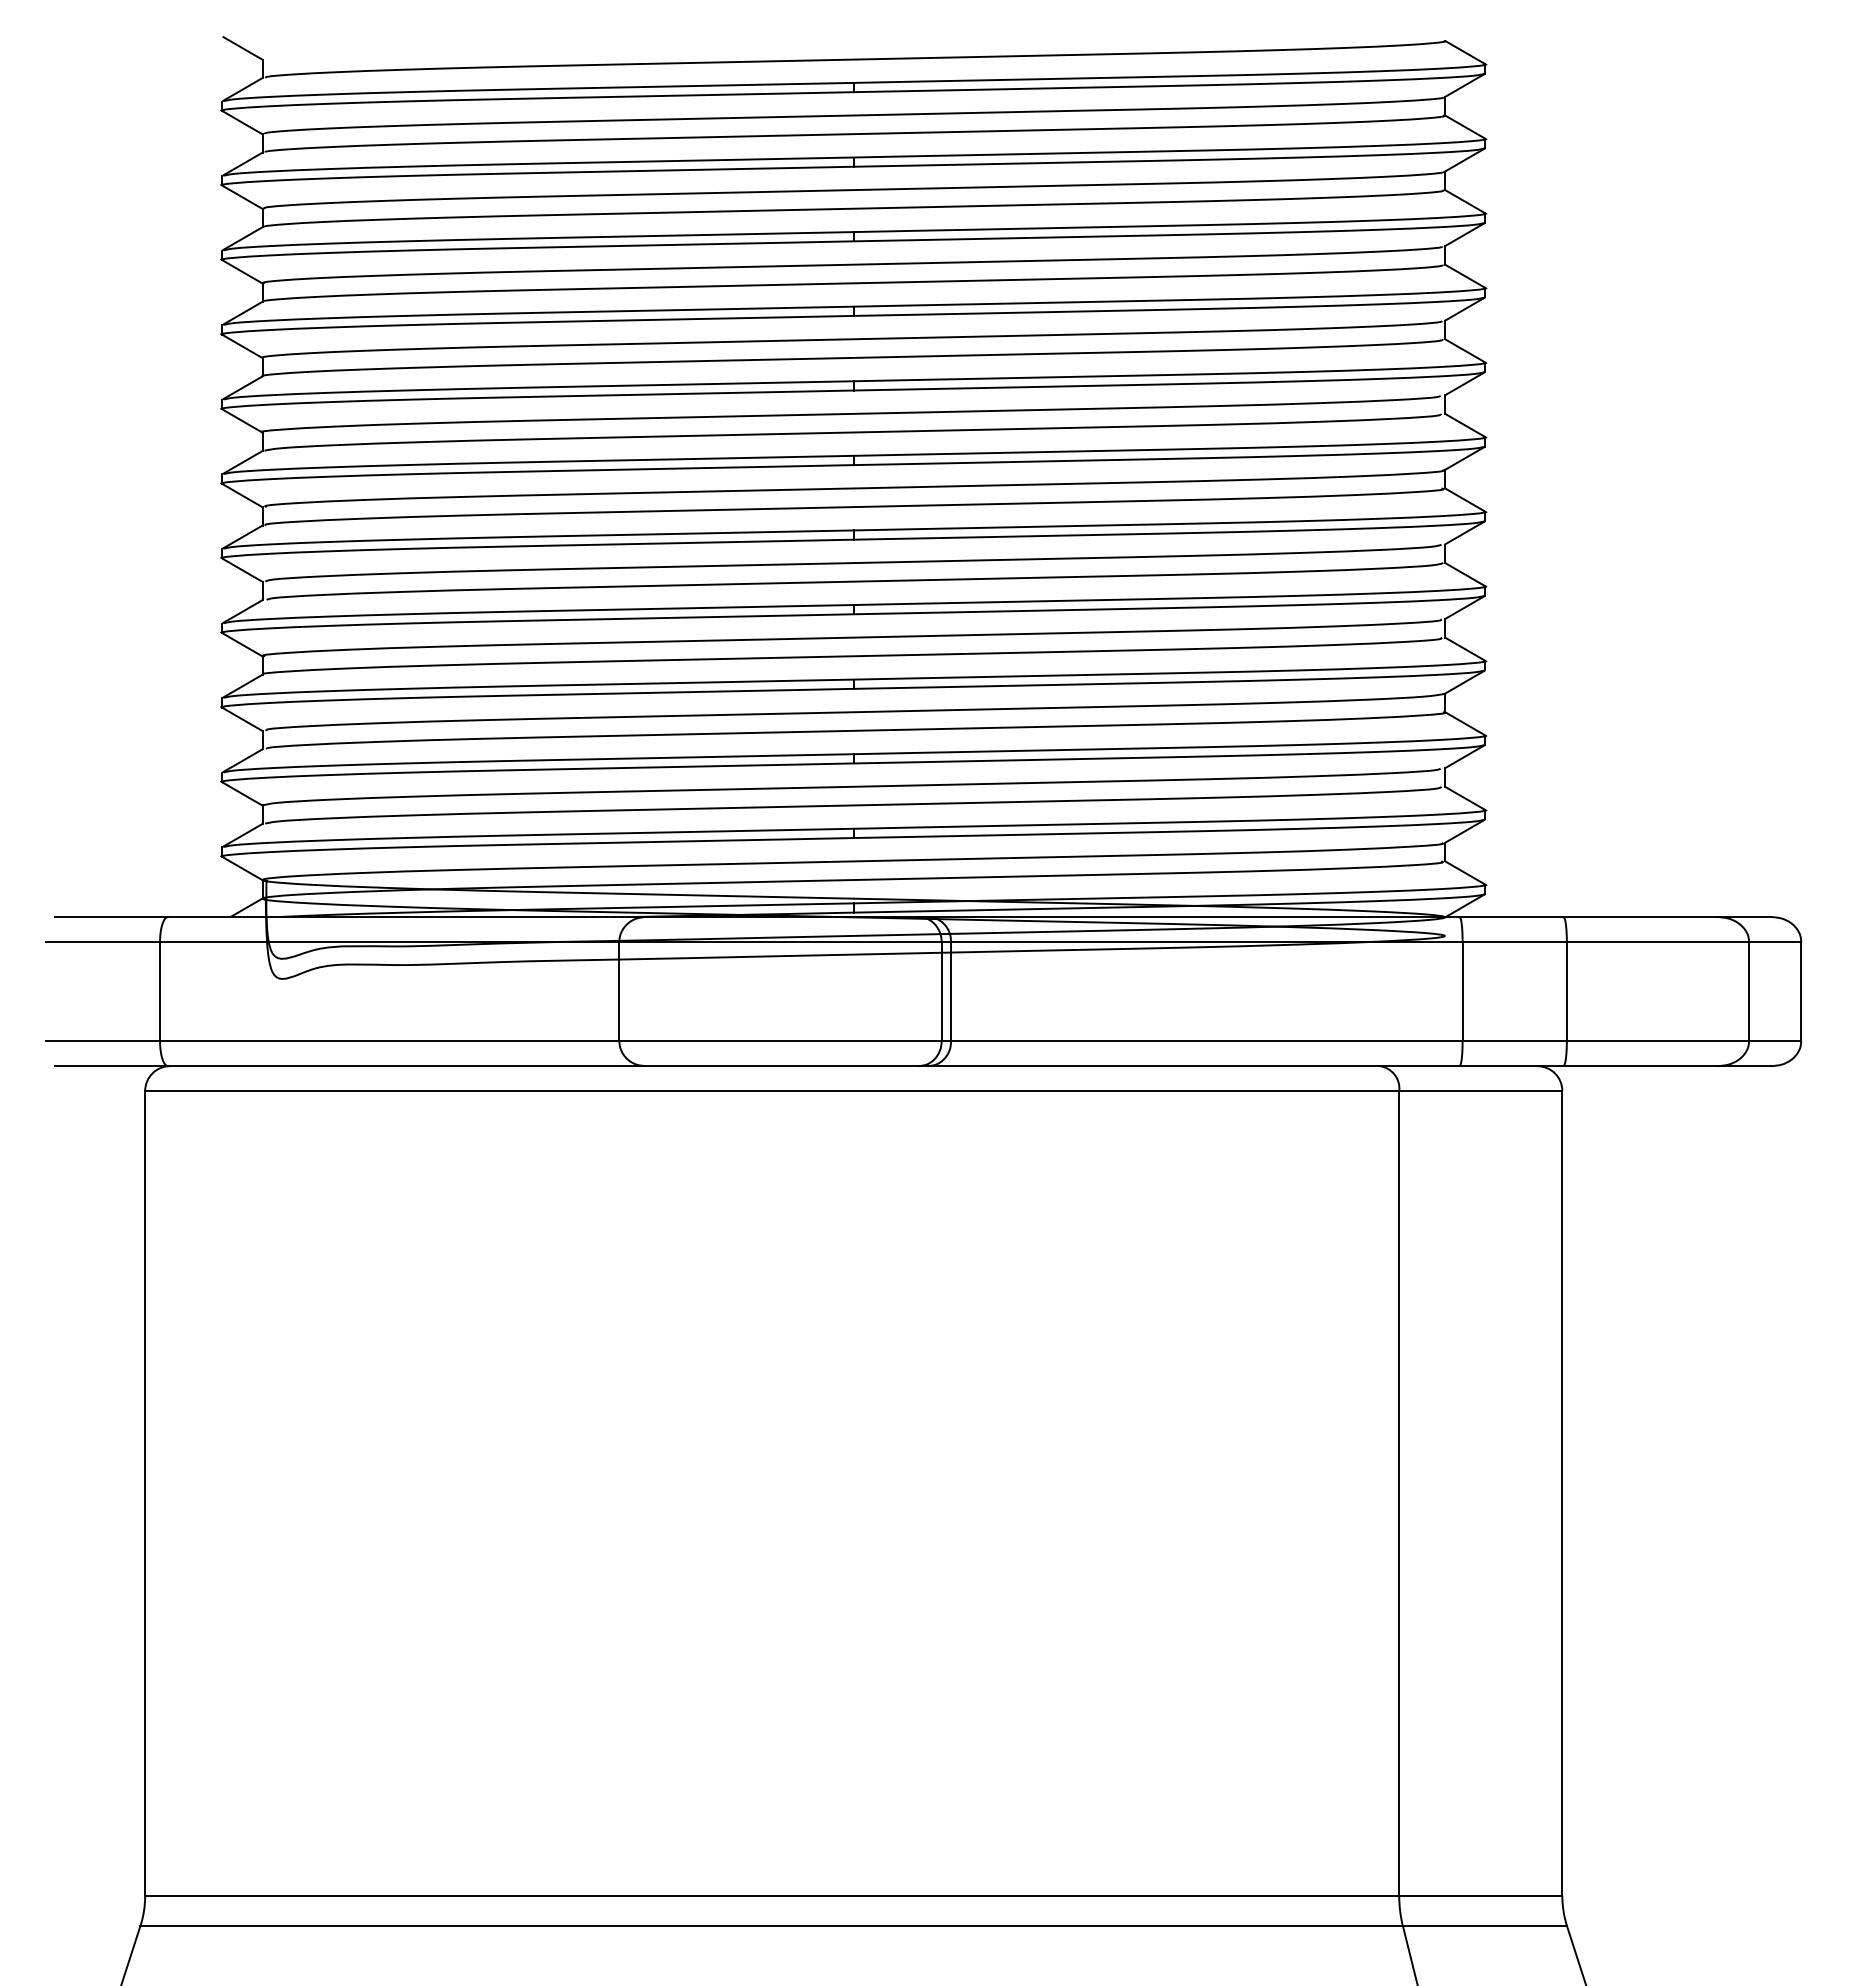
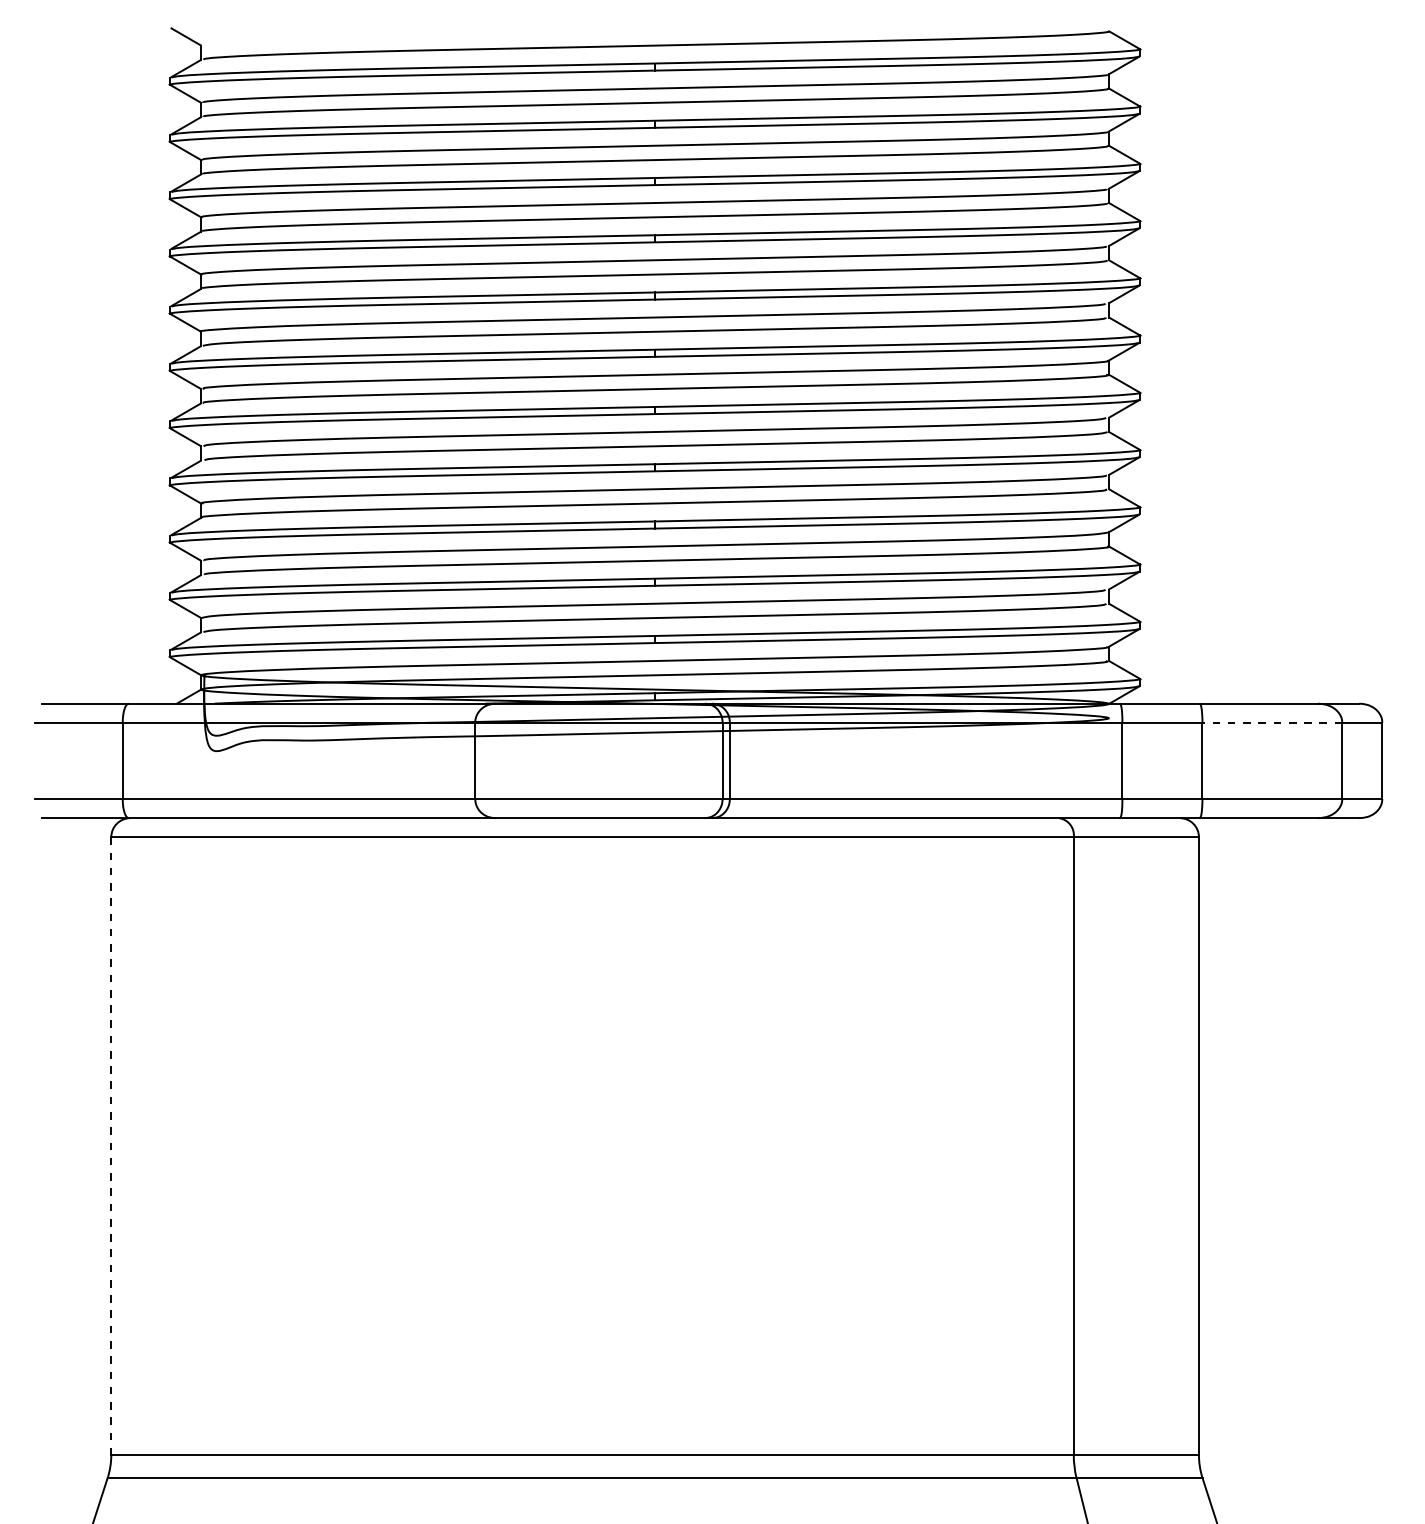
line: (1657, 941) -> (1272, 722), solid -> dashed
line: (145, 1493) -> (111, 1146), solid -> dashed

